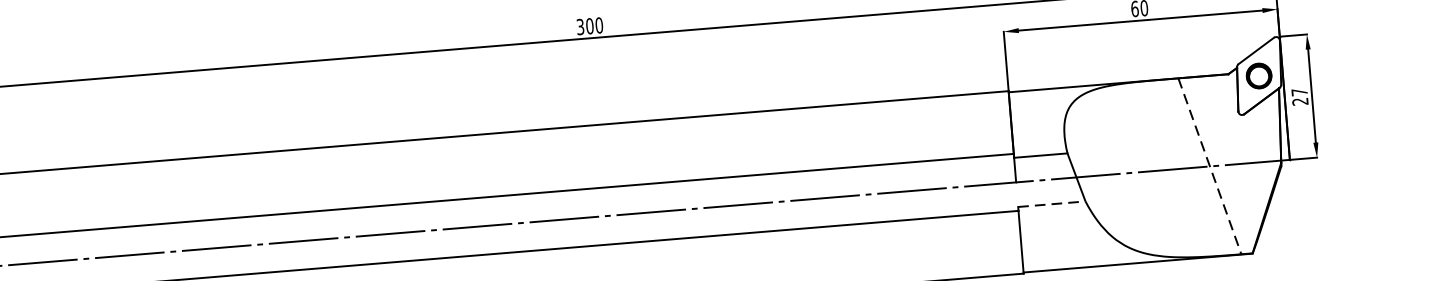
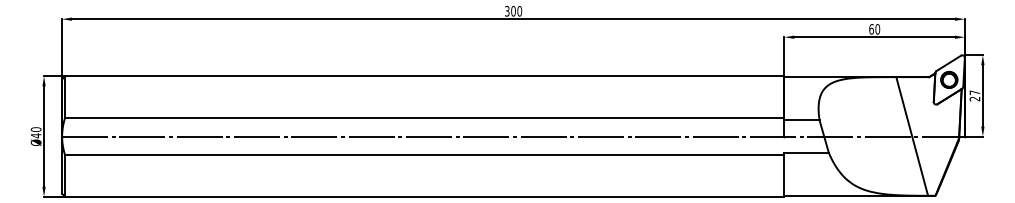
line: (1210, 166) -> (912, 136), dashed -> solid
line: (1053, 203) -> (807, 152), dashed -> solid

